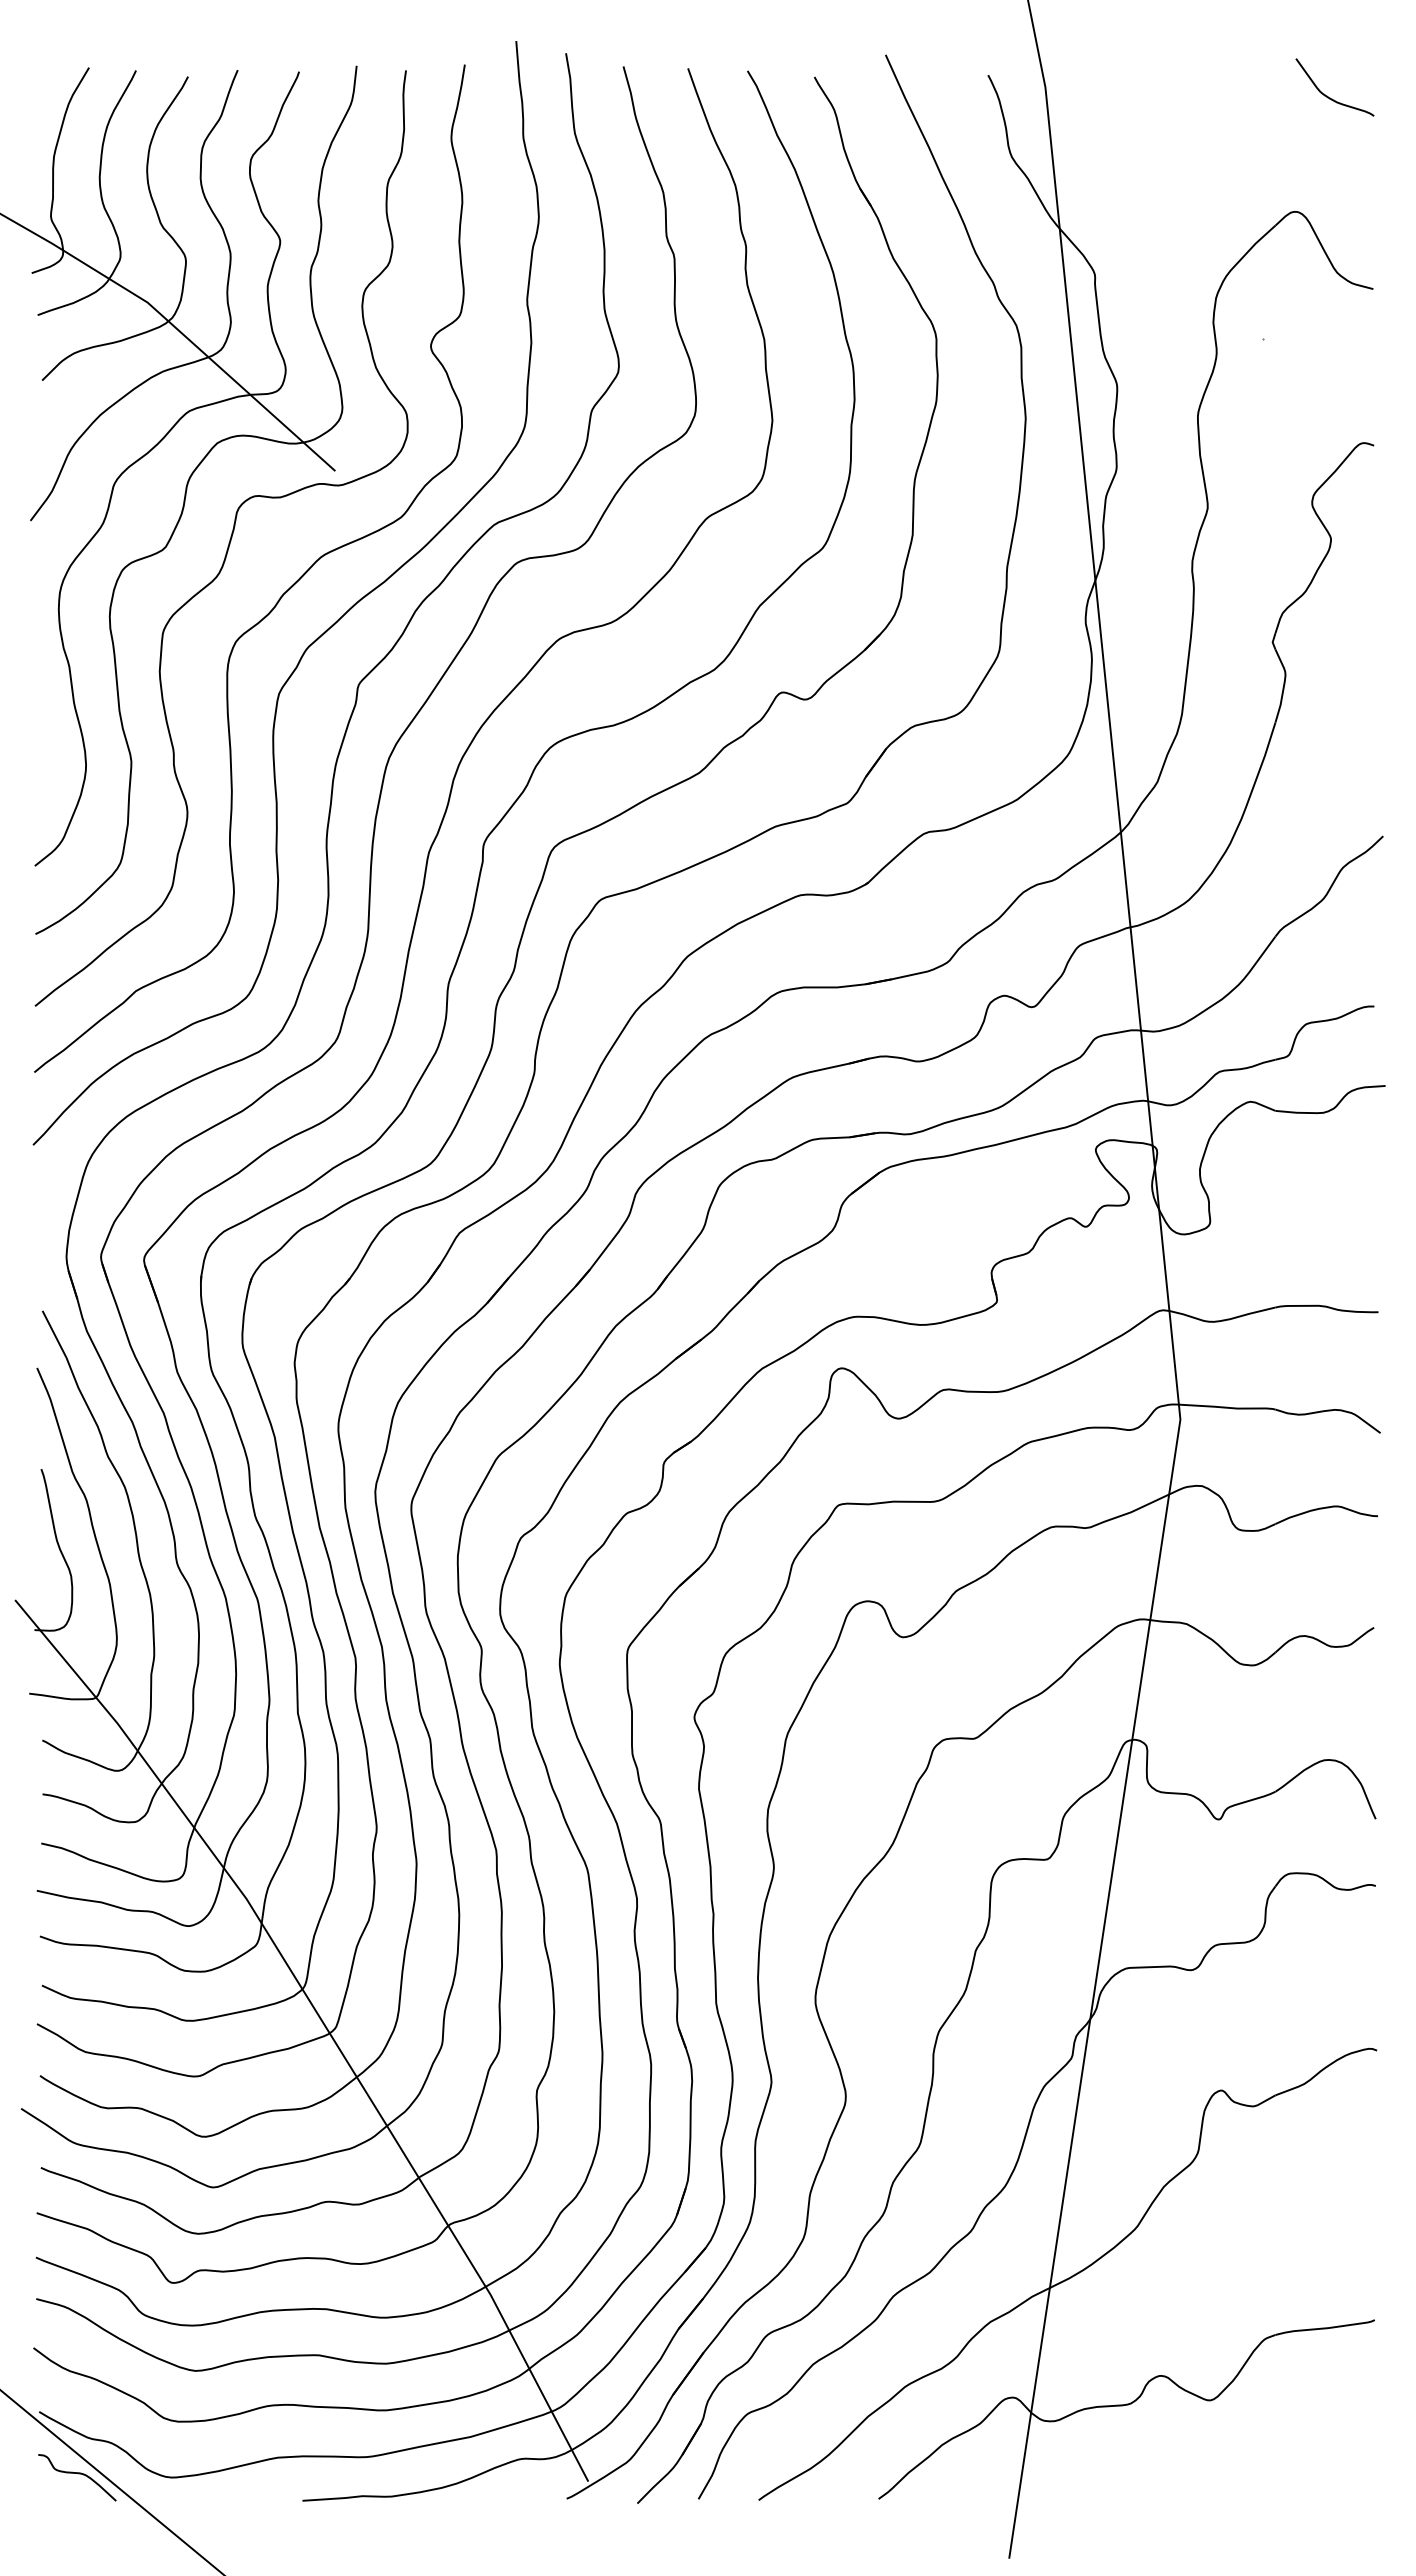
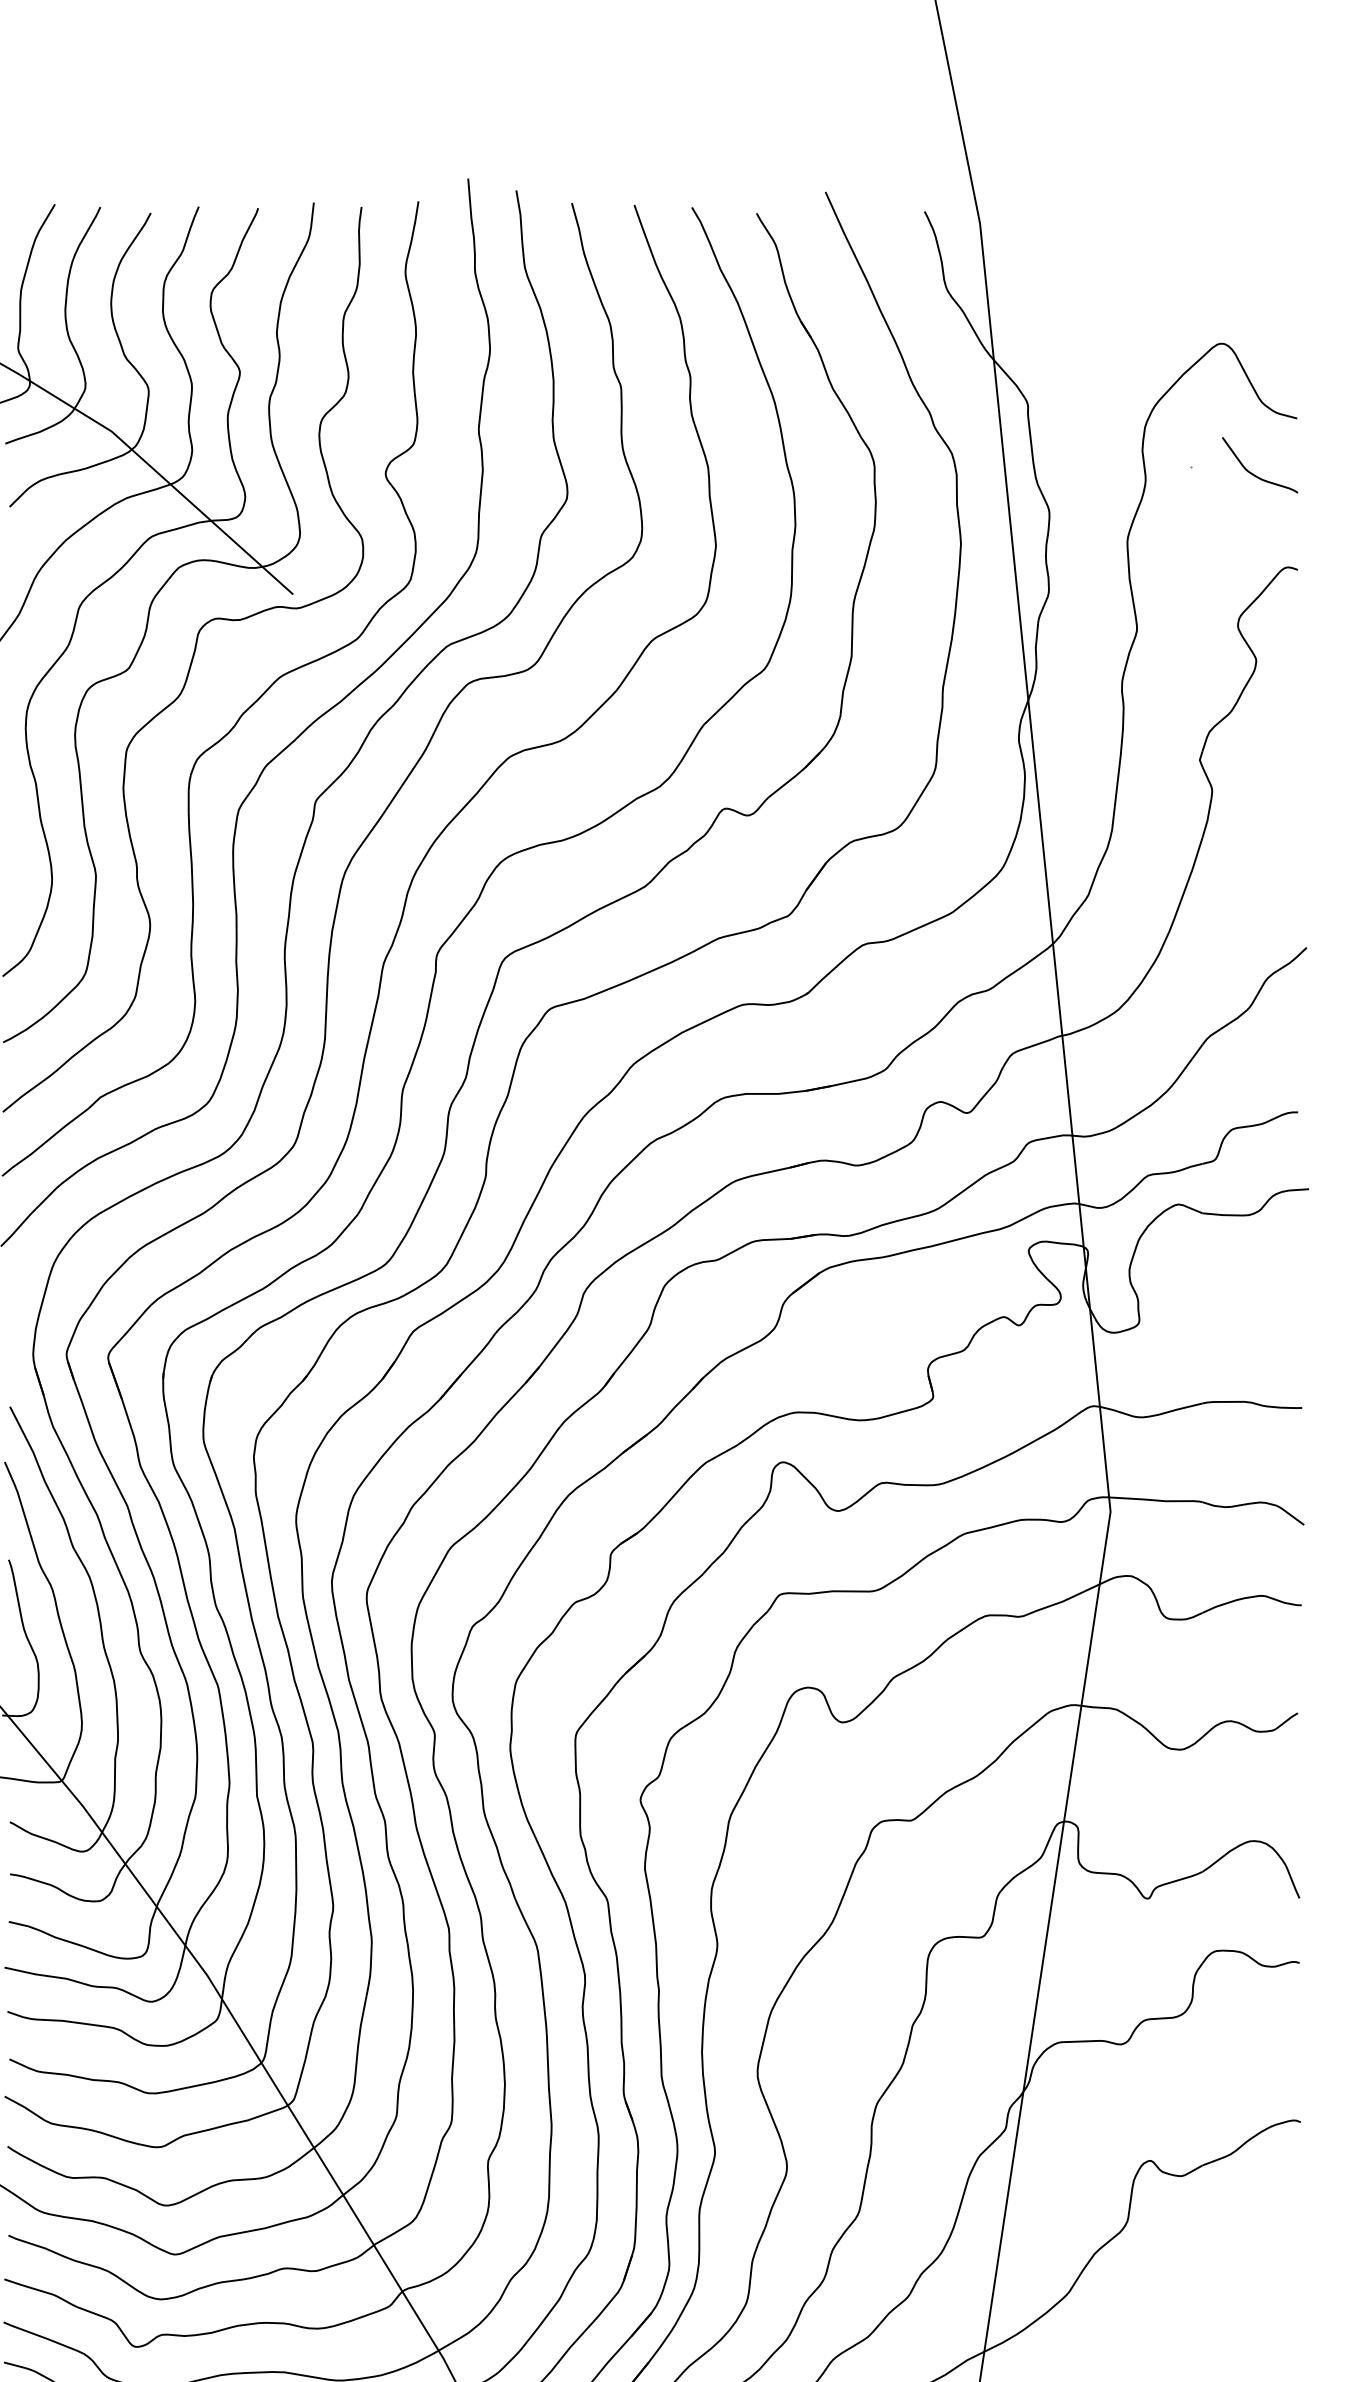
curve: (1327, 95) -> (1252, 473), moved

